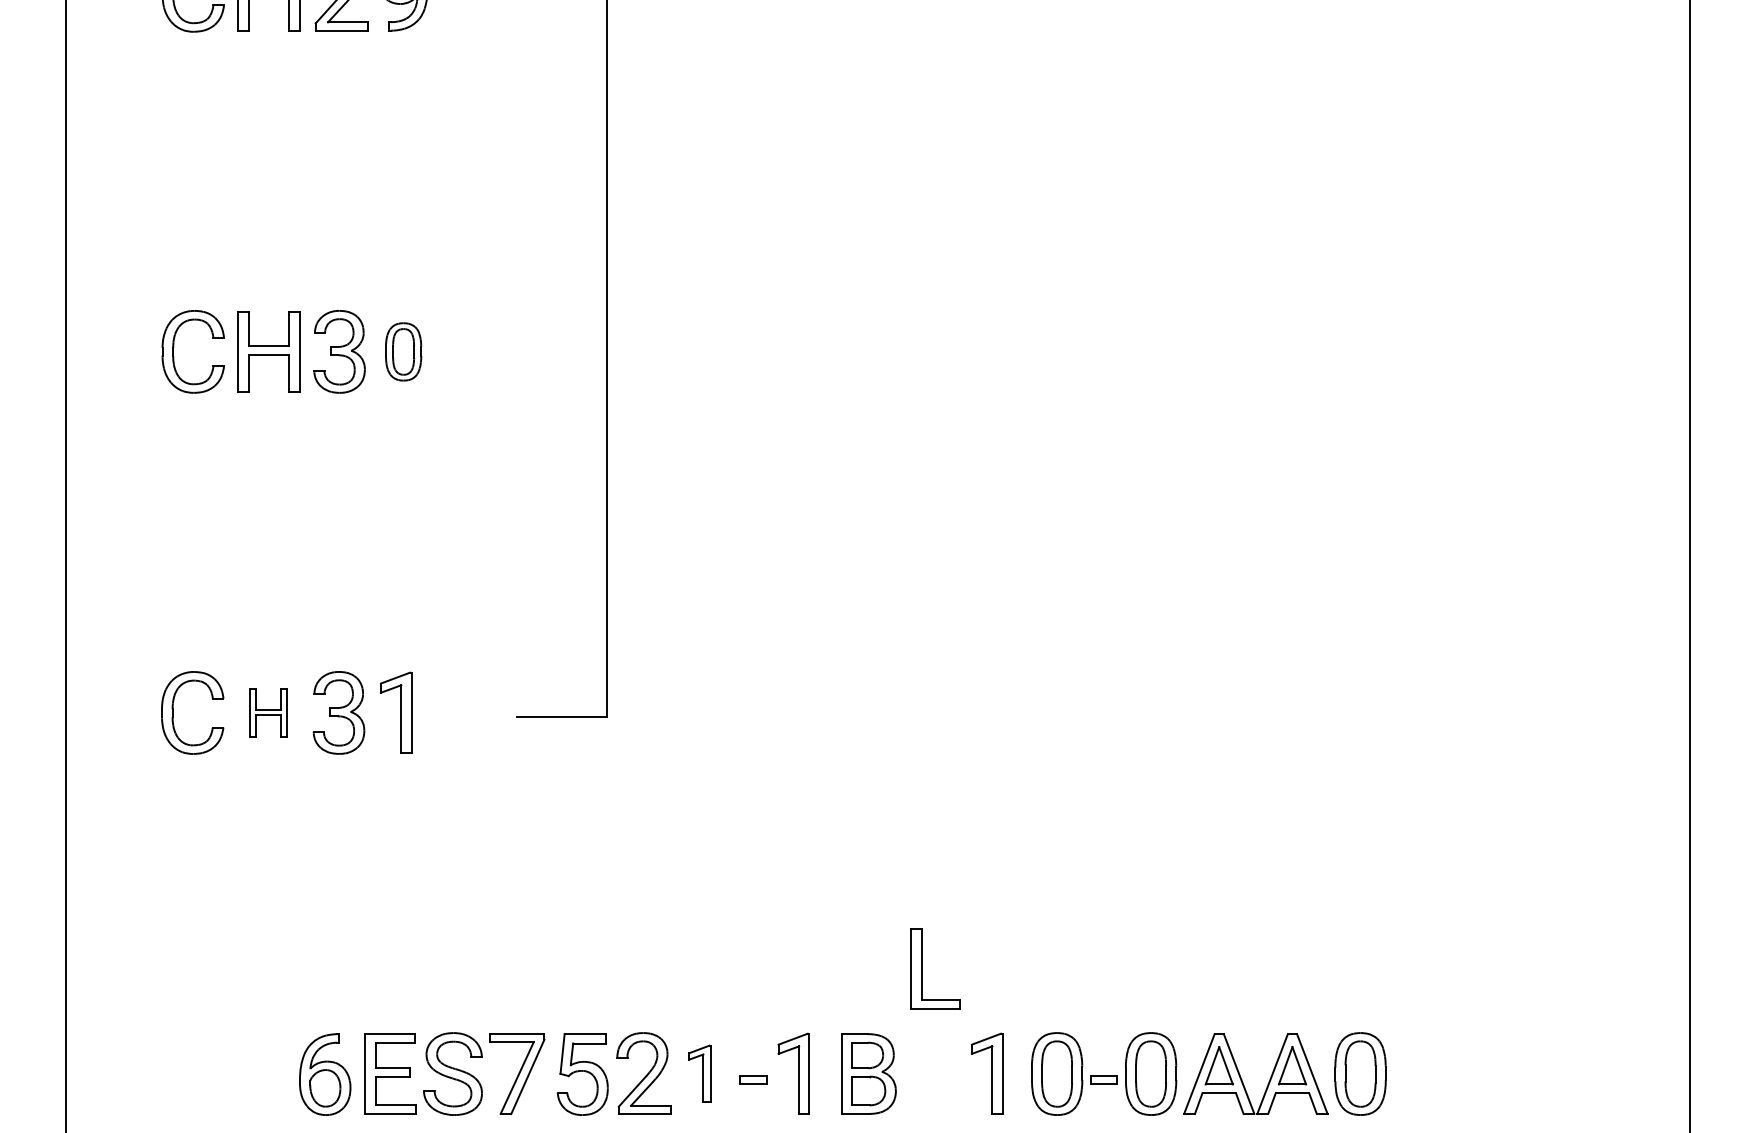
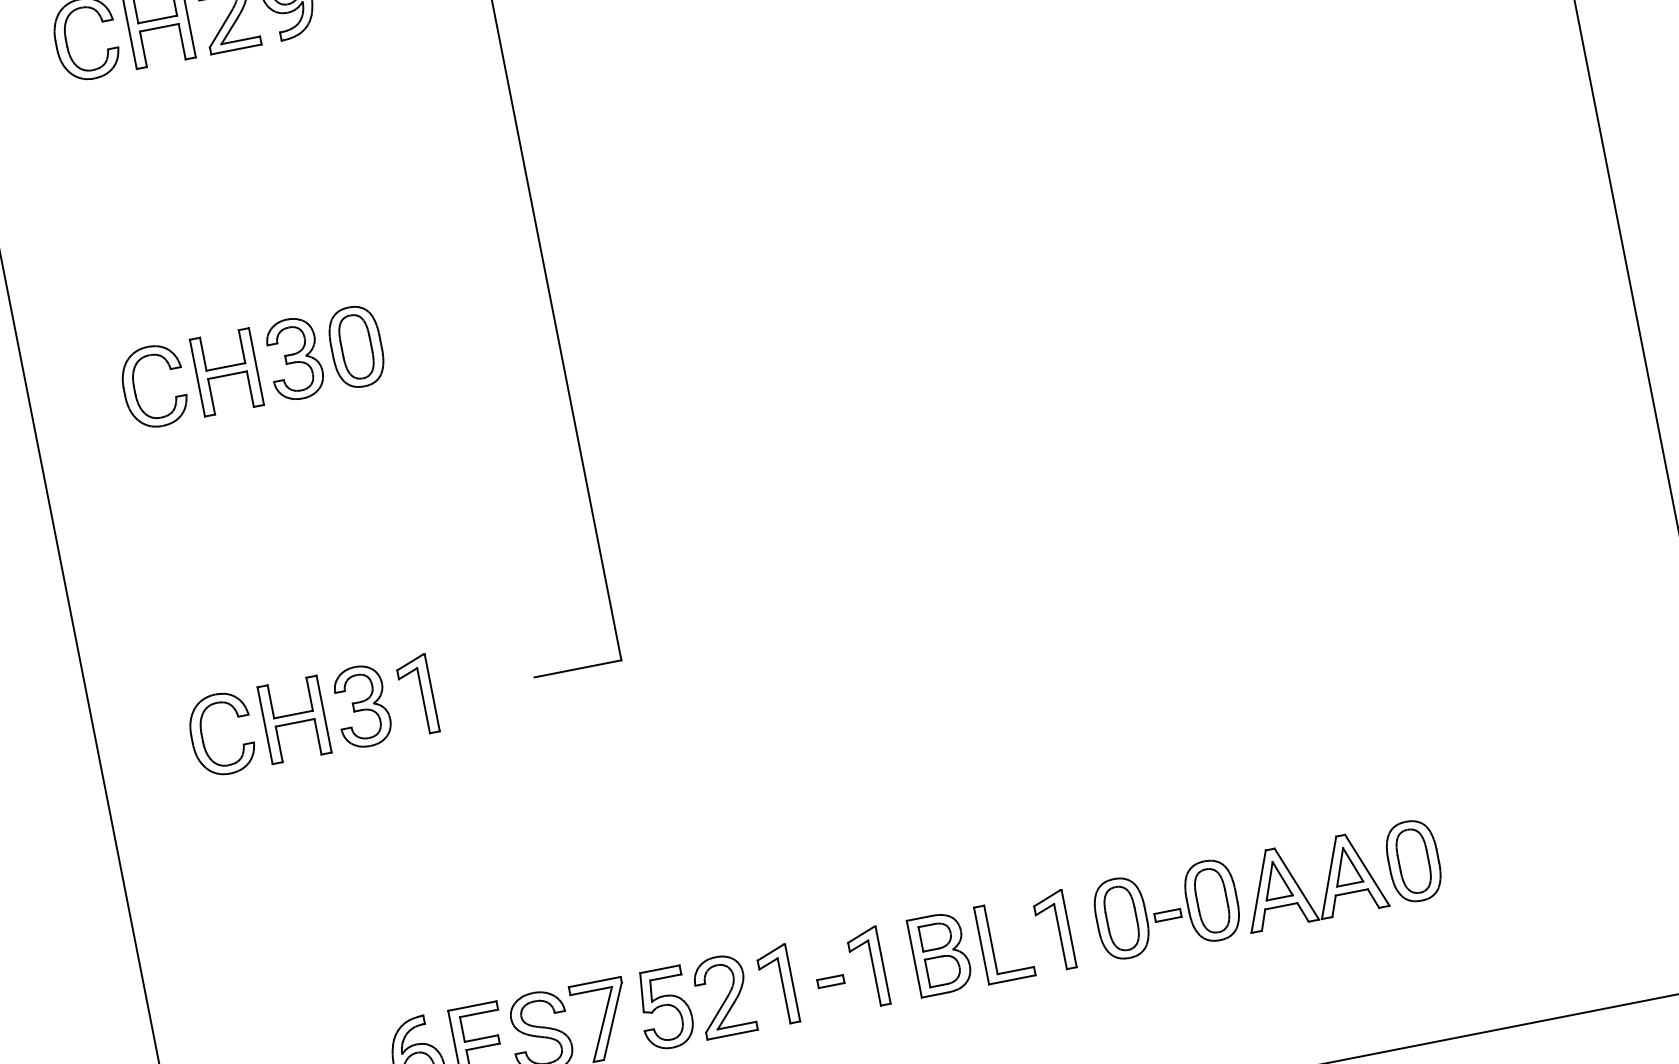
part: (403, 351) -> (356, 346), size x1.43
part: (268, 712) -> (294, 719), size x1.67
part: (922, 968) -> (992, 943), moved
part: (699, 1073) -> (777, 985), size x1.43

